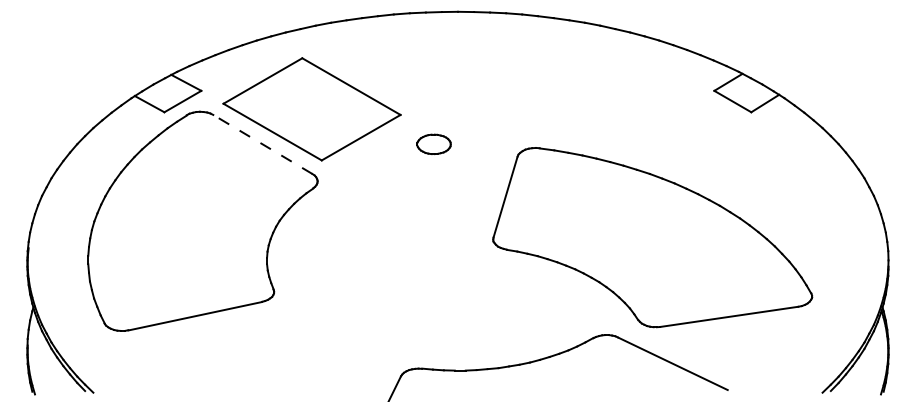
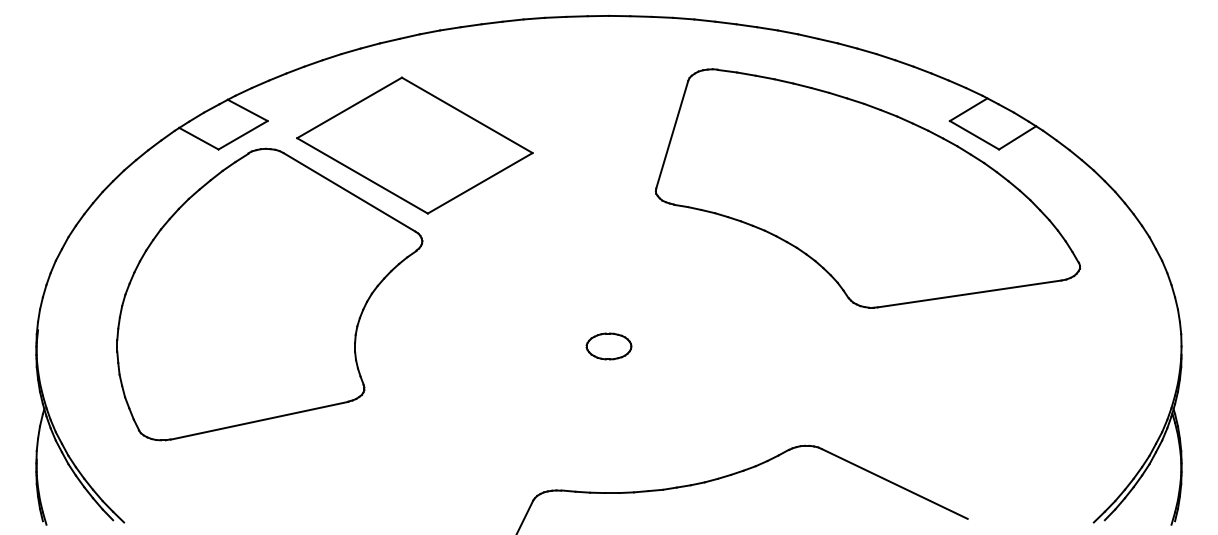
part: (433, 143) -> (608, 345), moved
line: (262, 144) -> (349, 192), dashed -> solid
part: (652, 237) -> (867, 188), moved

